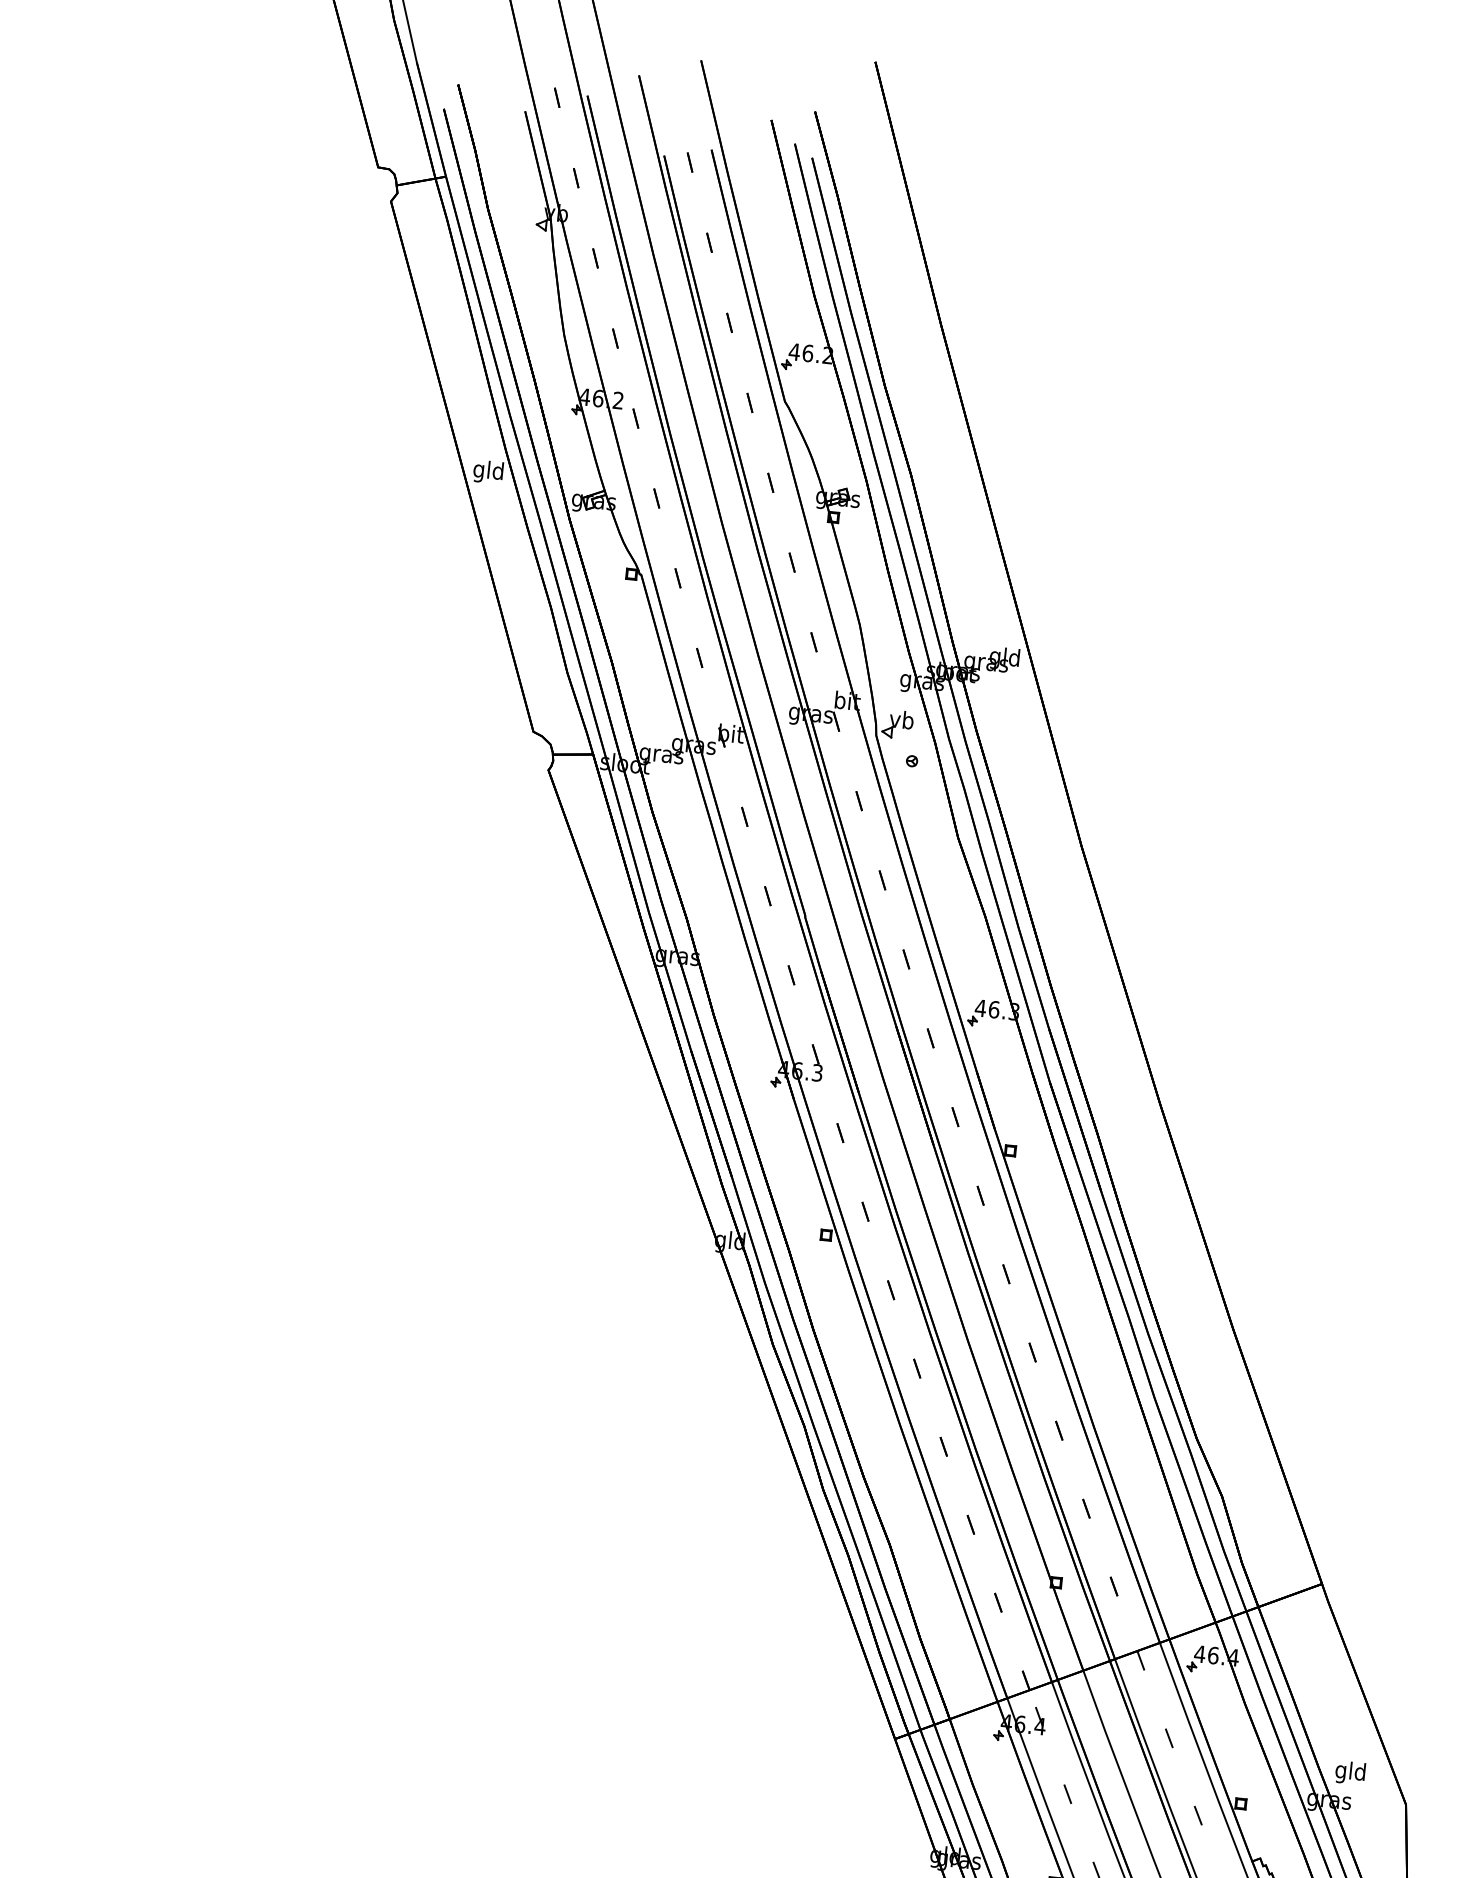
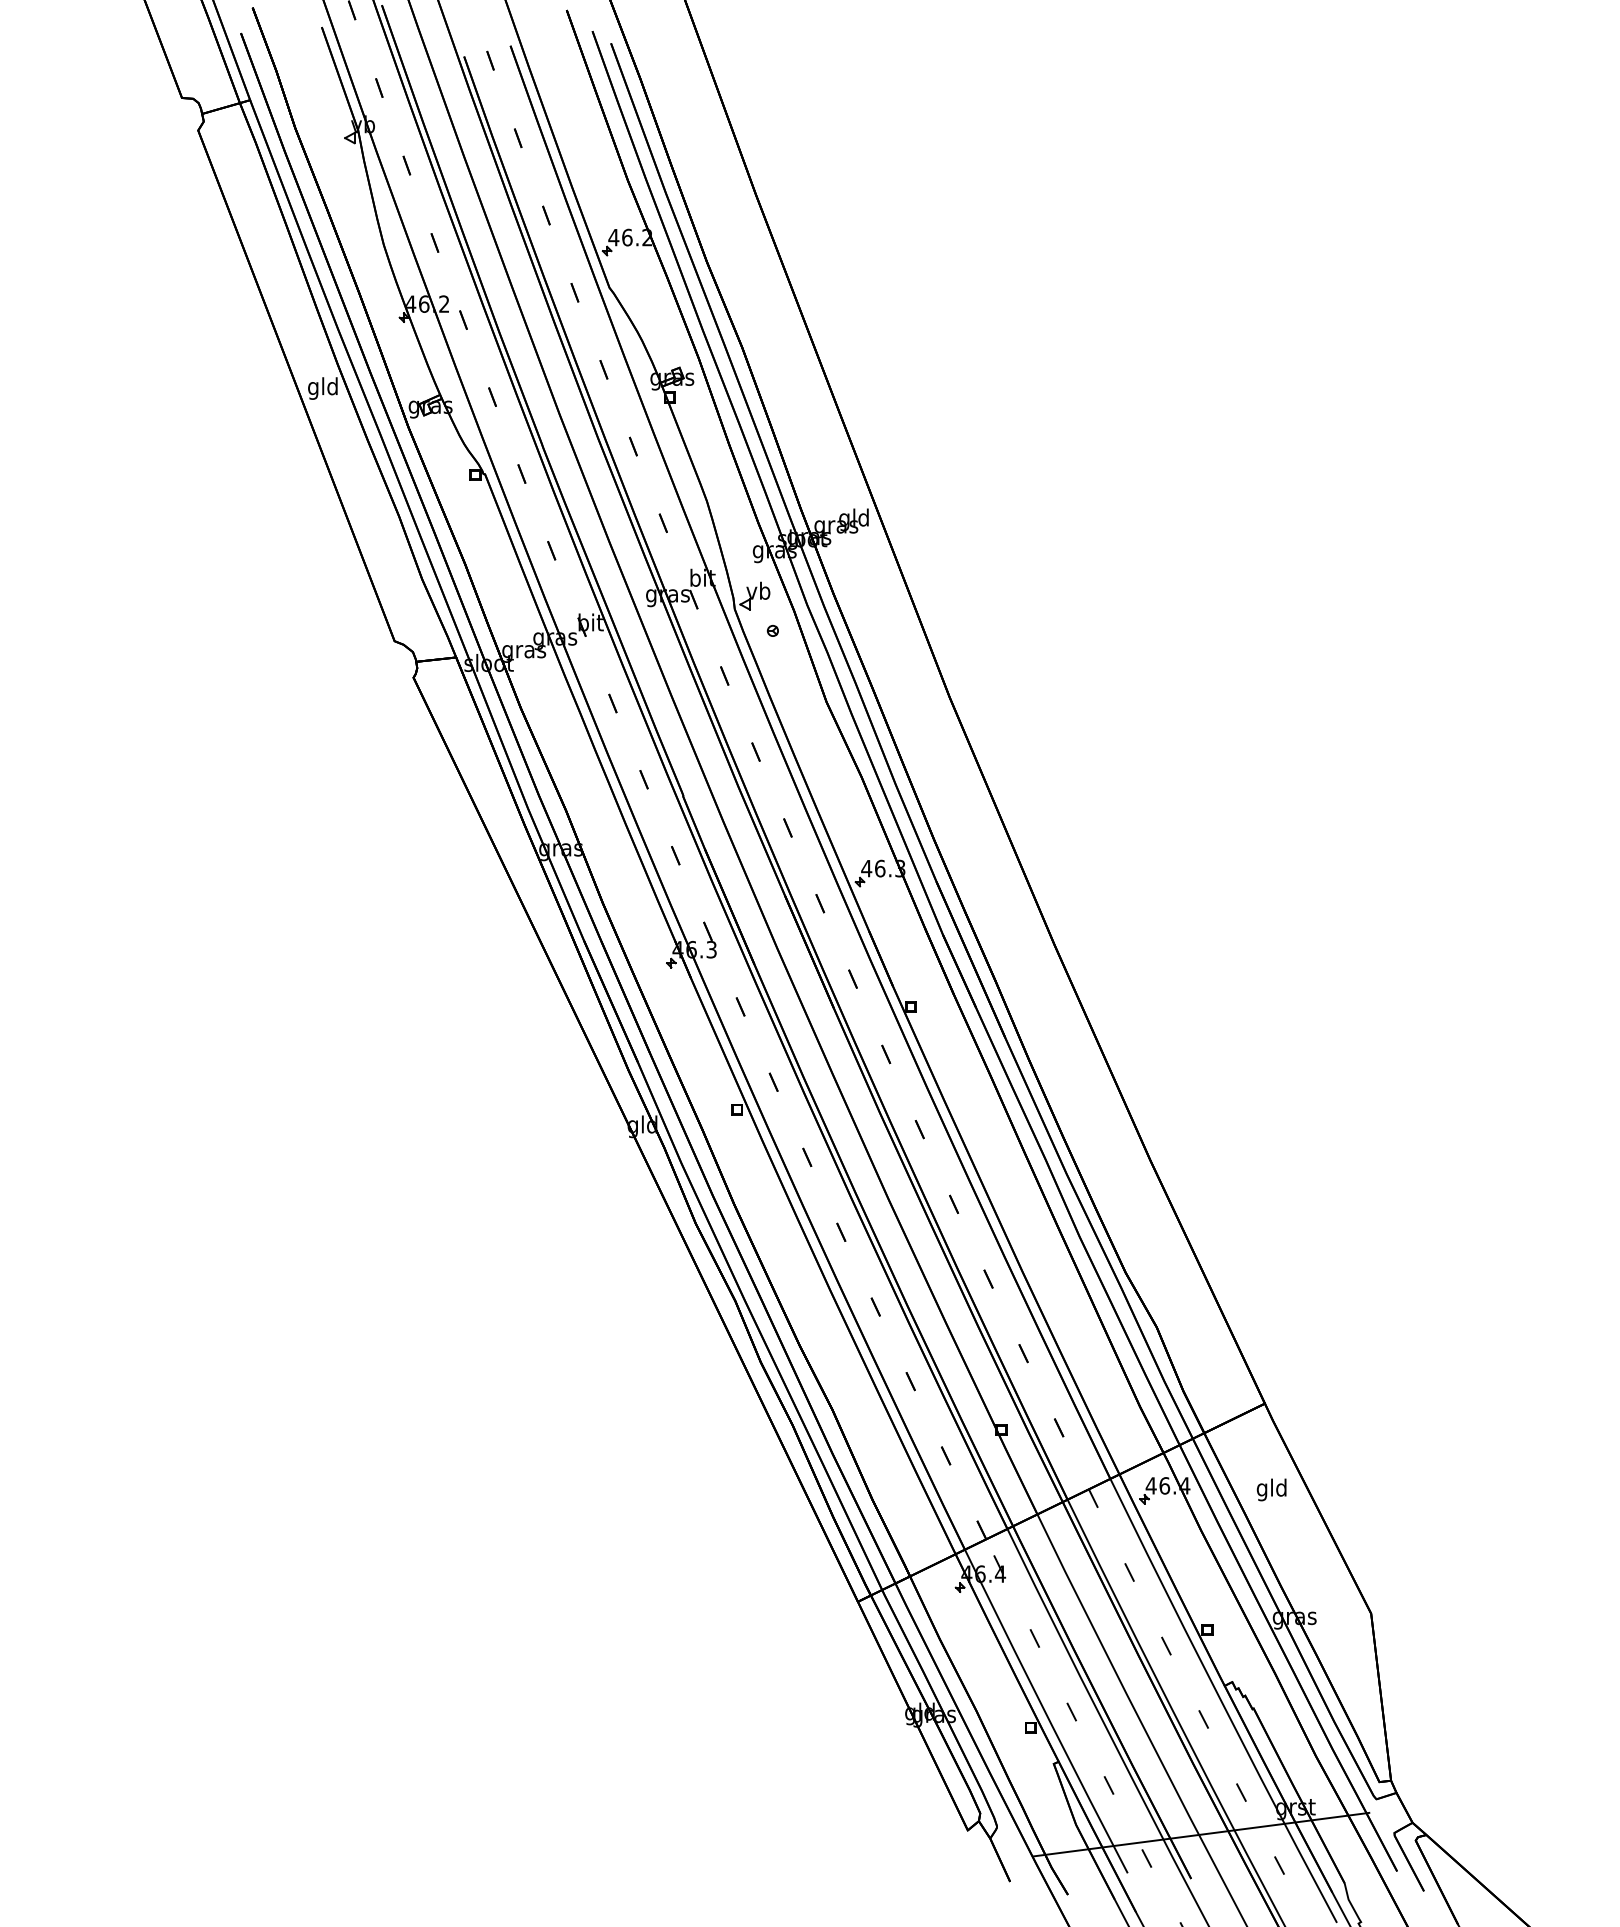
text: (1350, 1772) -> (1271, 1489), moved

